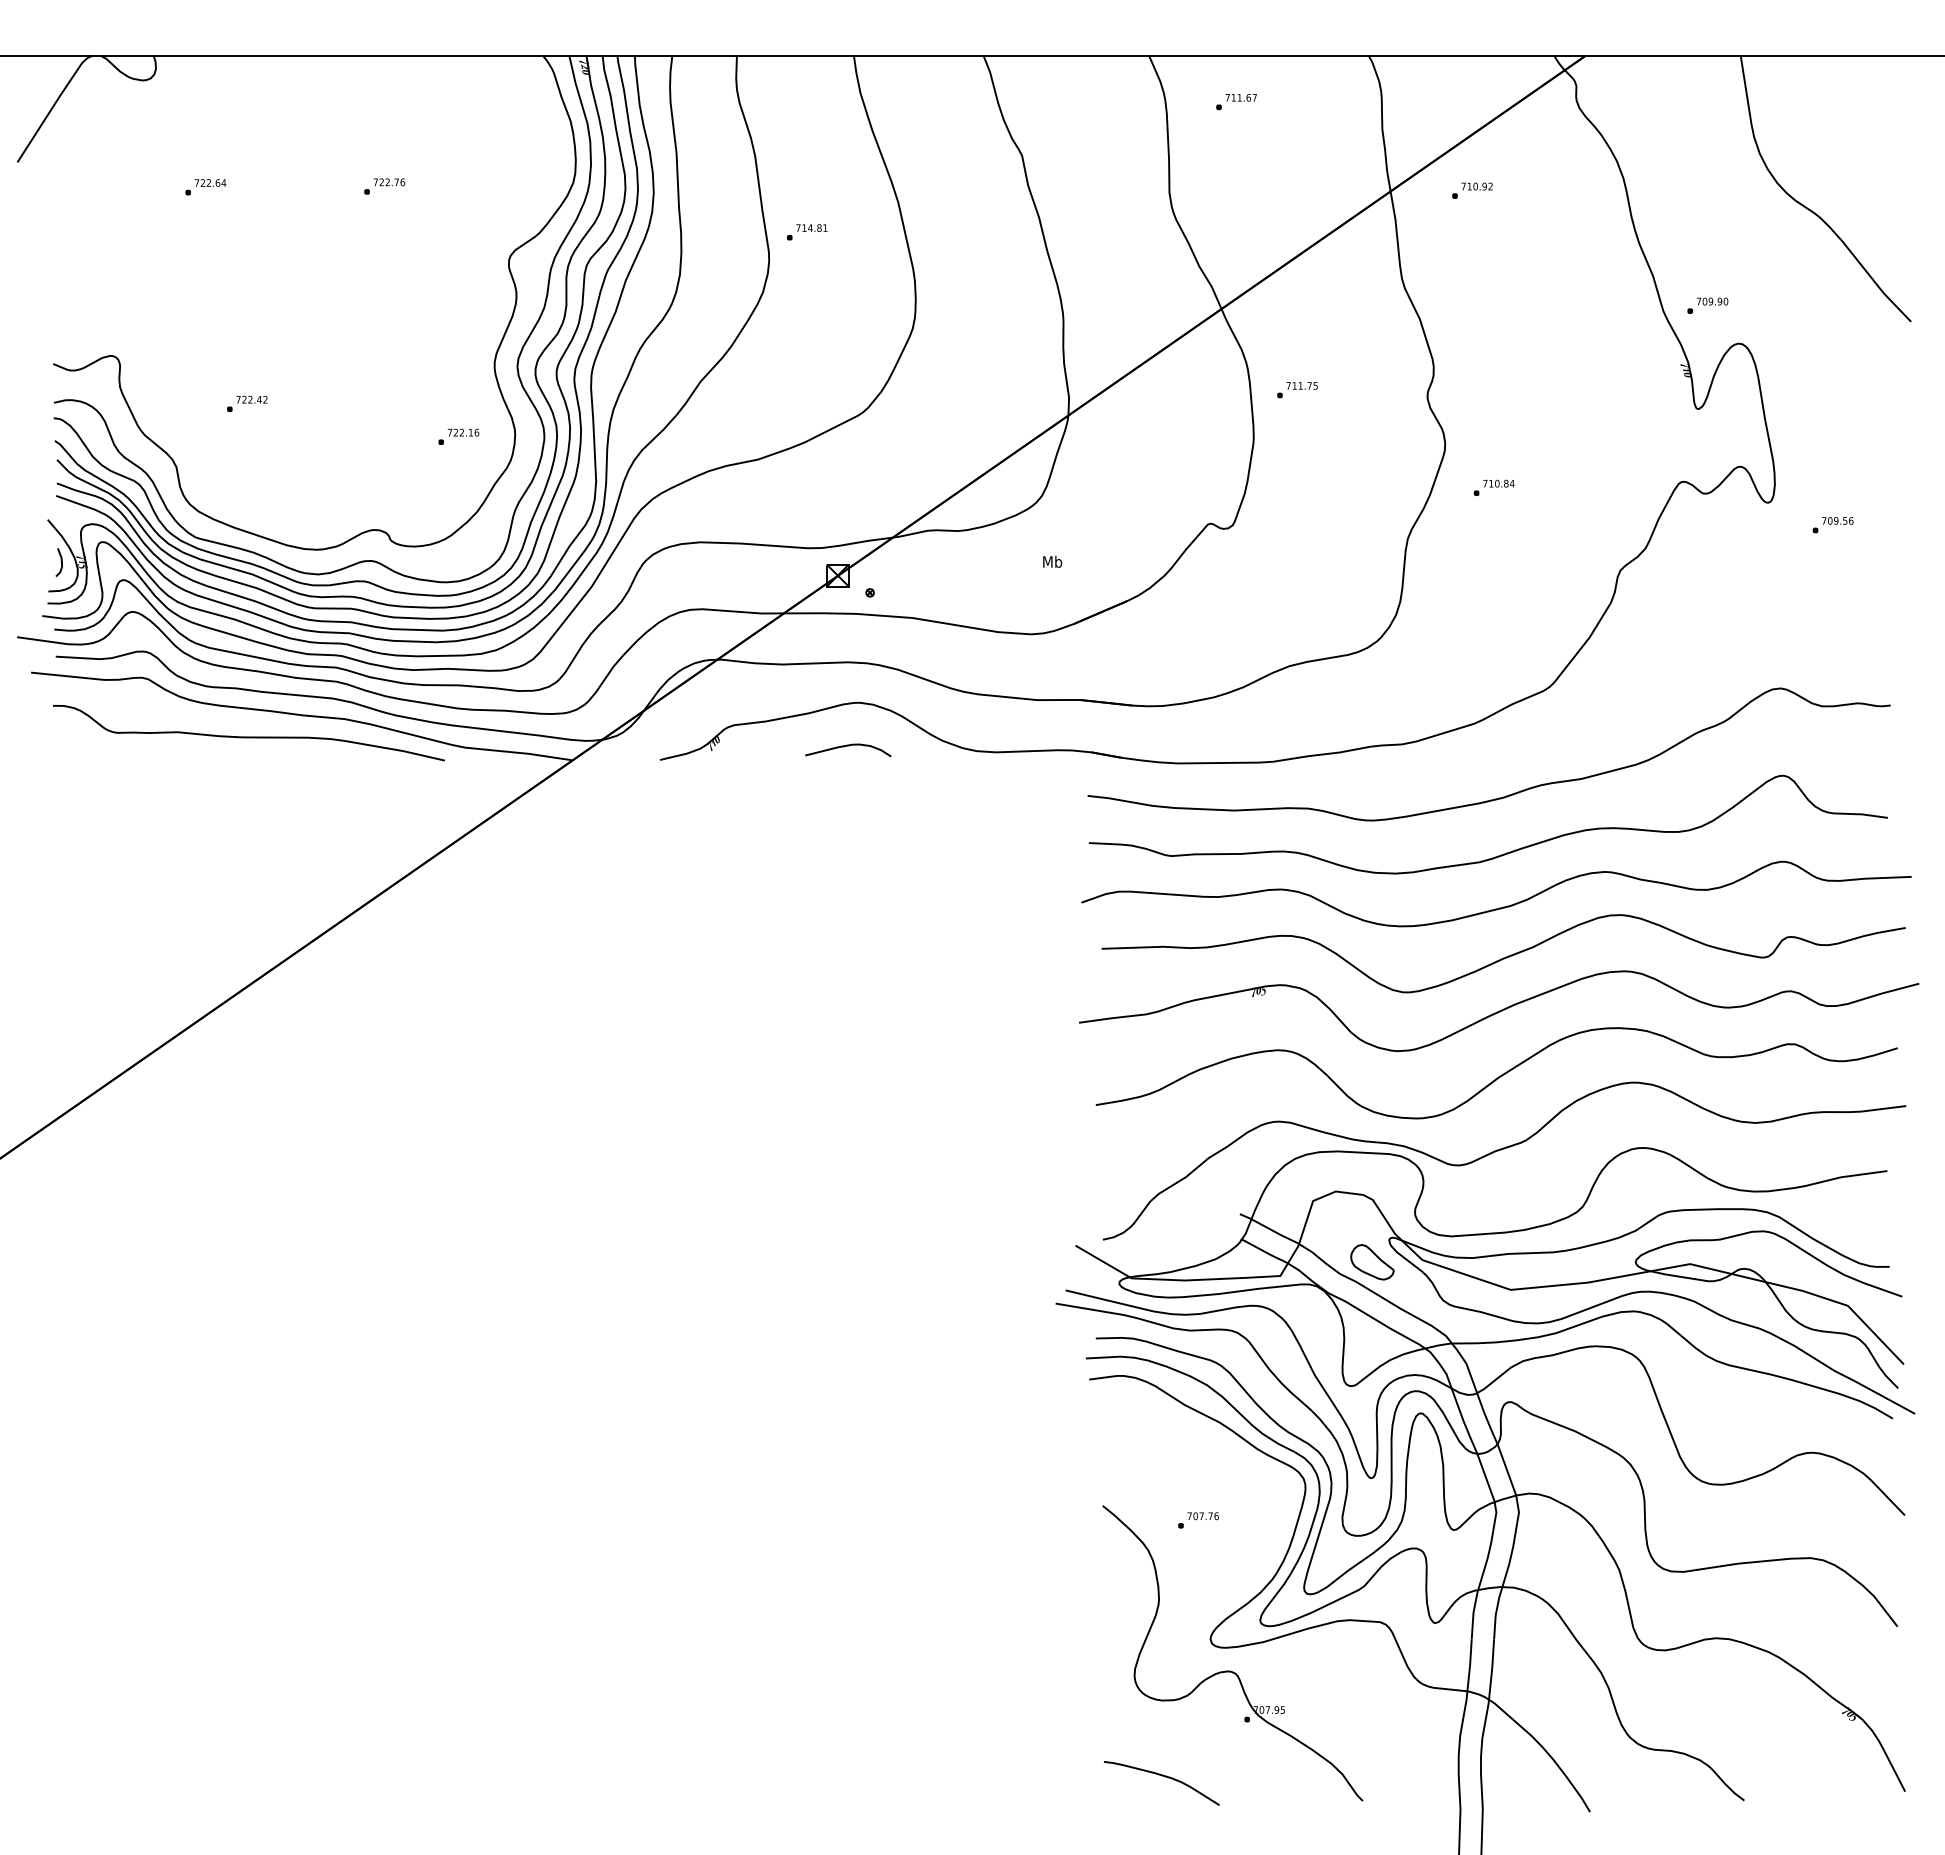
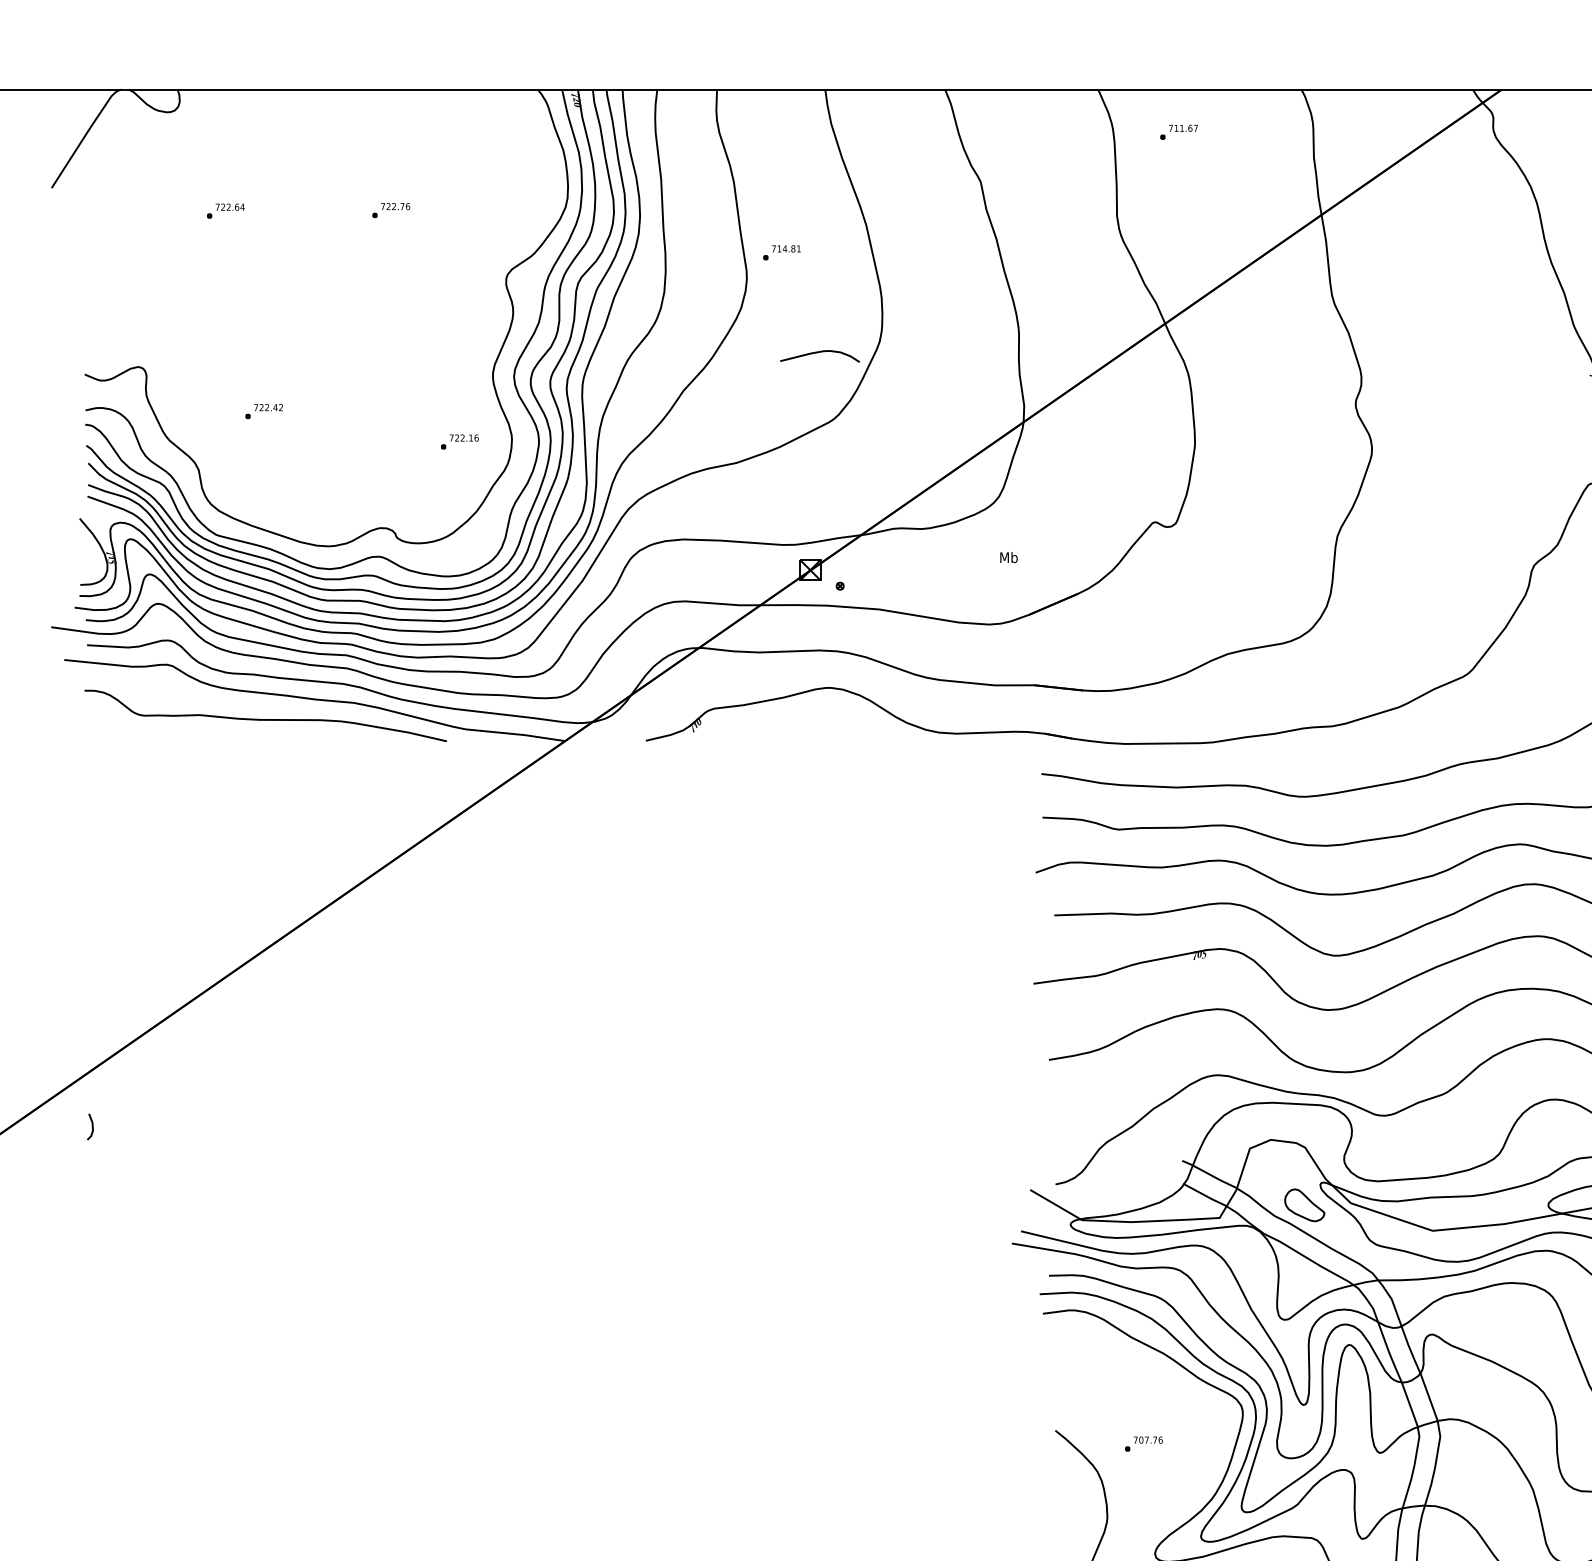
part: (1472, 190) -> (1397, 214), removed
part: (1297, 390) -> (1235, 399), removed
part: (1493, 487) -> (1416, 488), removed
line: (60, 561) -> (91, 1125), moved
curve: (848, 746) -> (820, 352), moved

